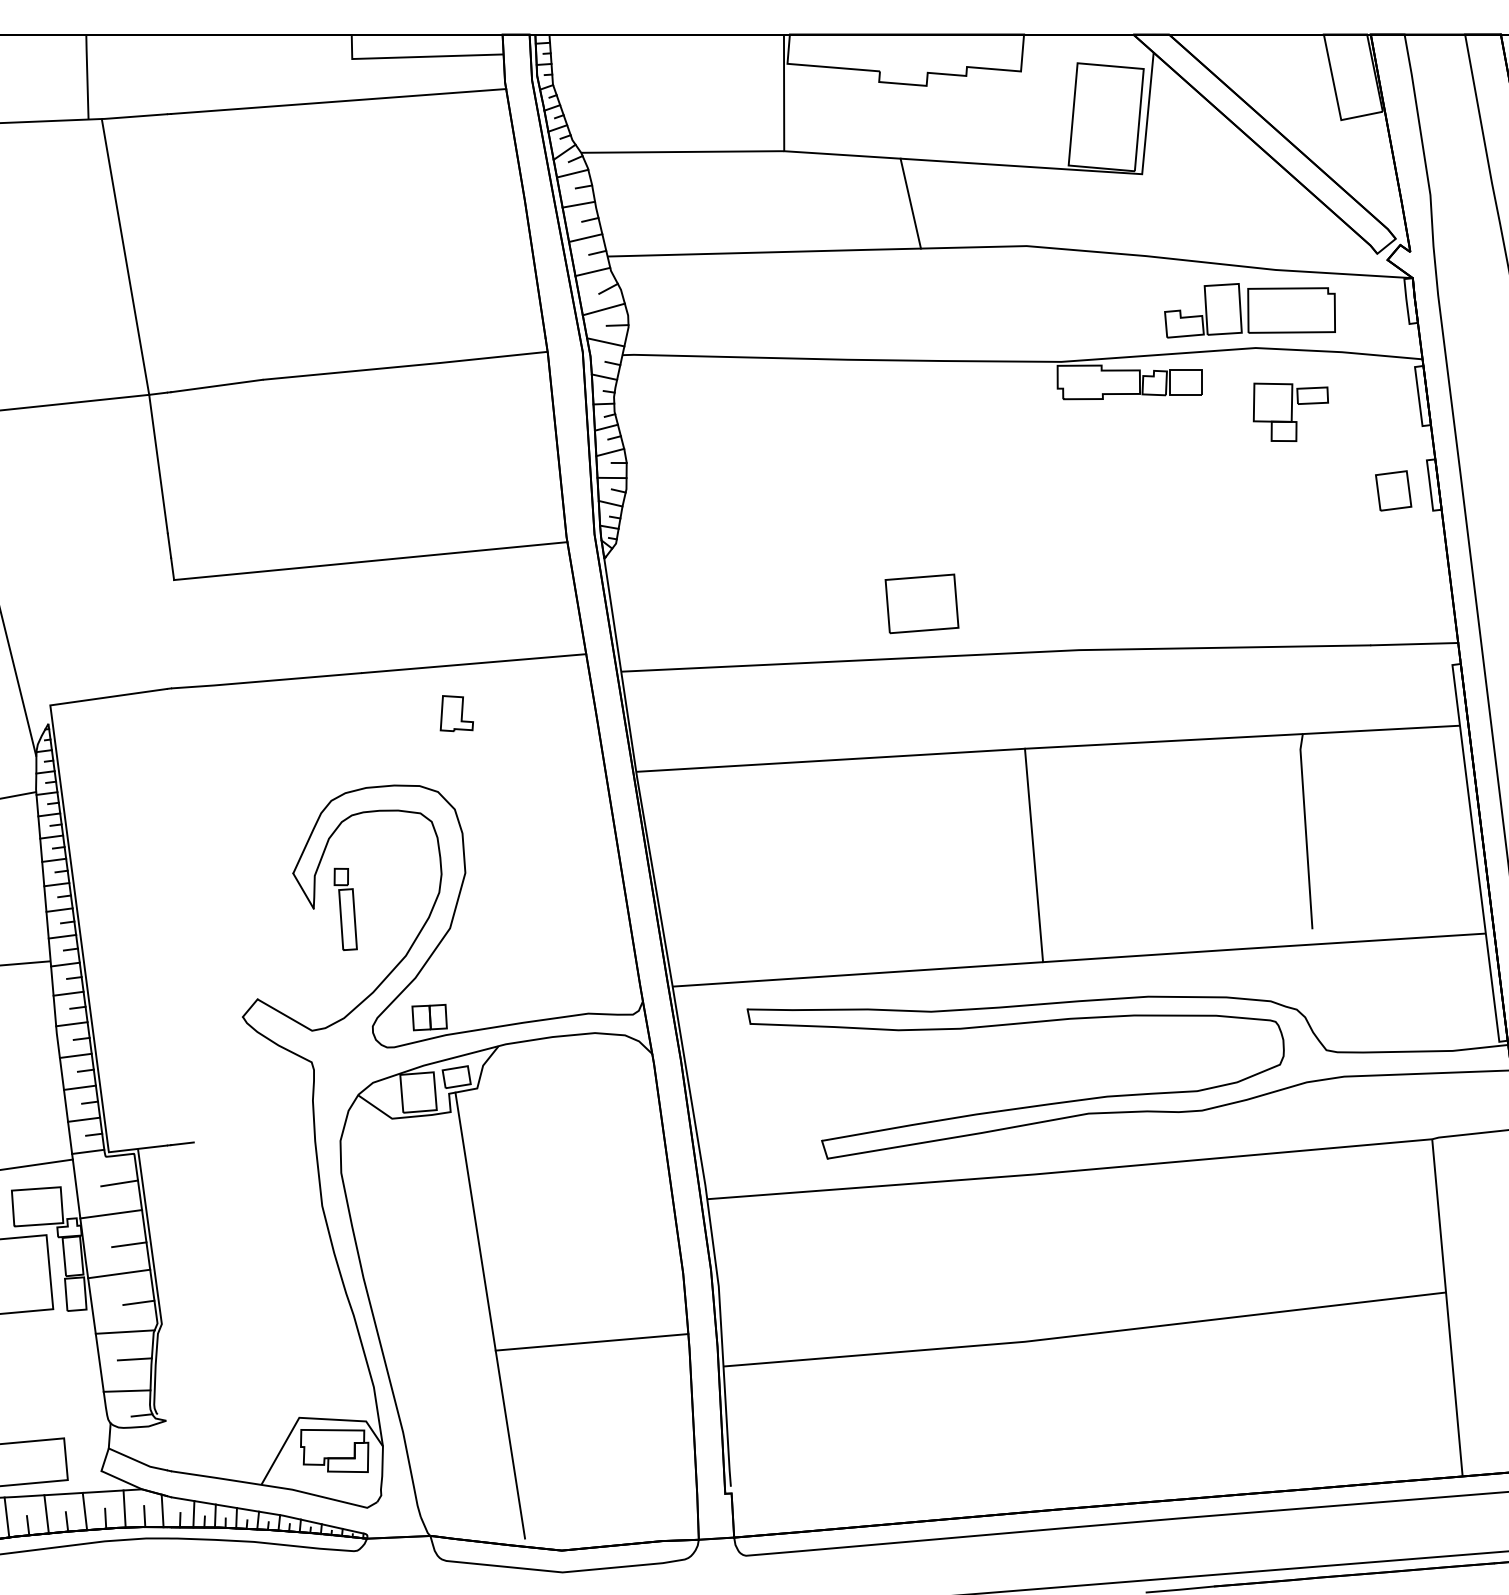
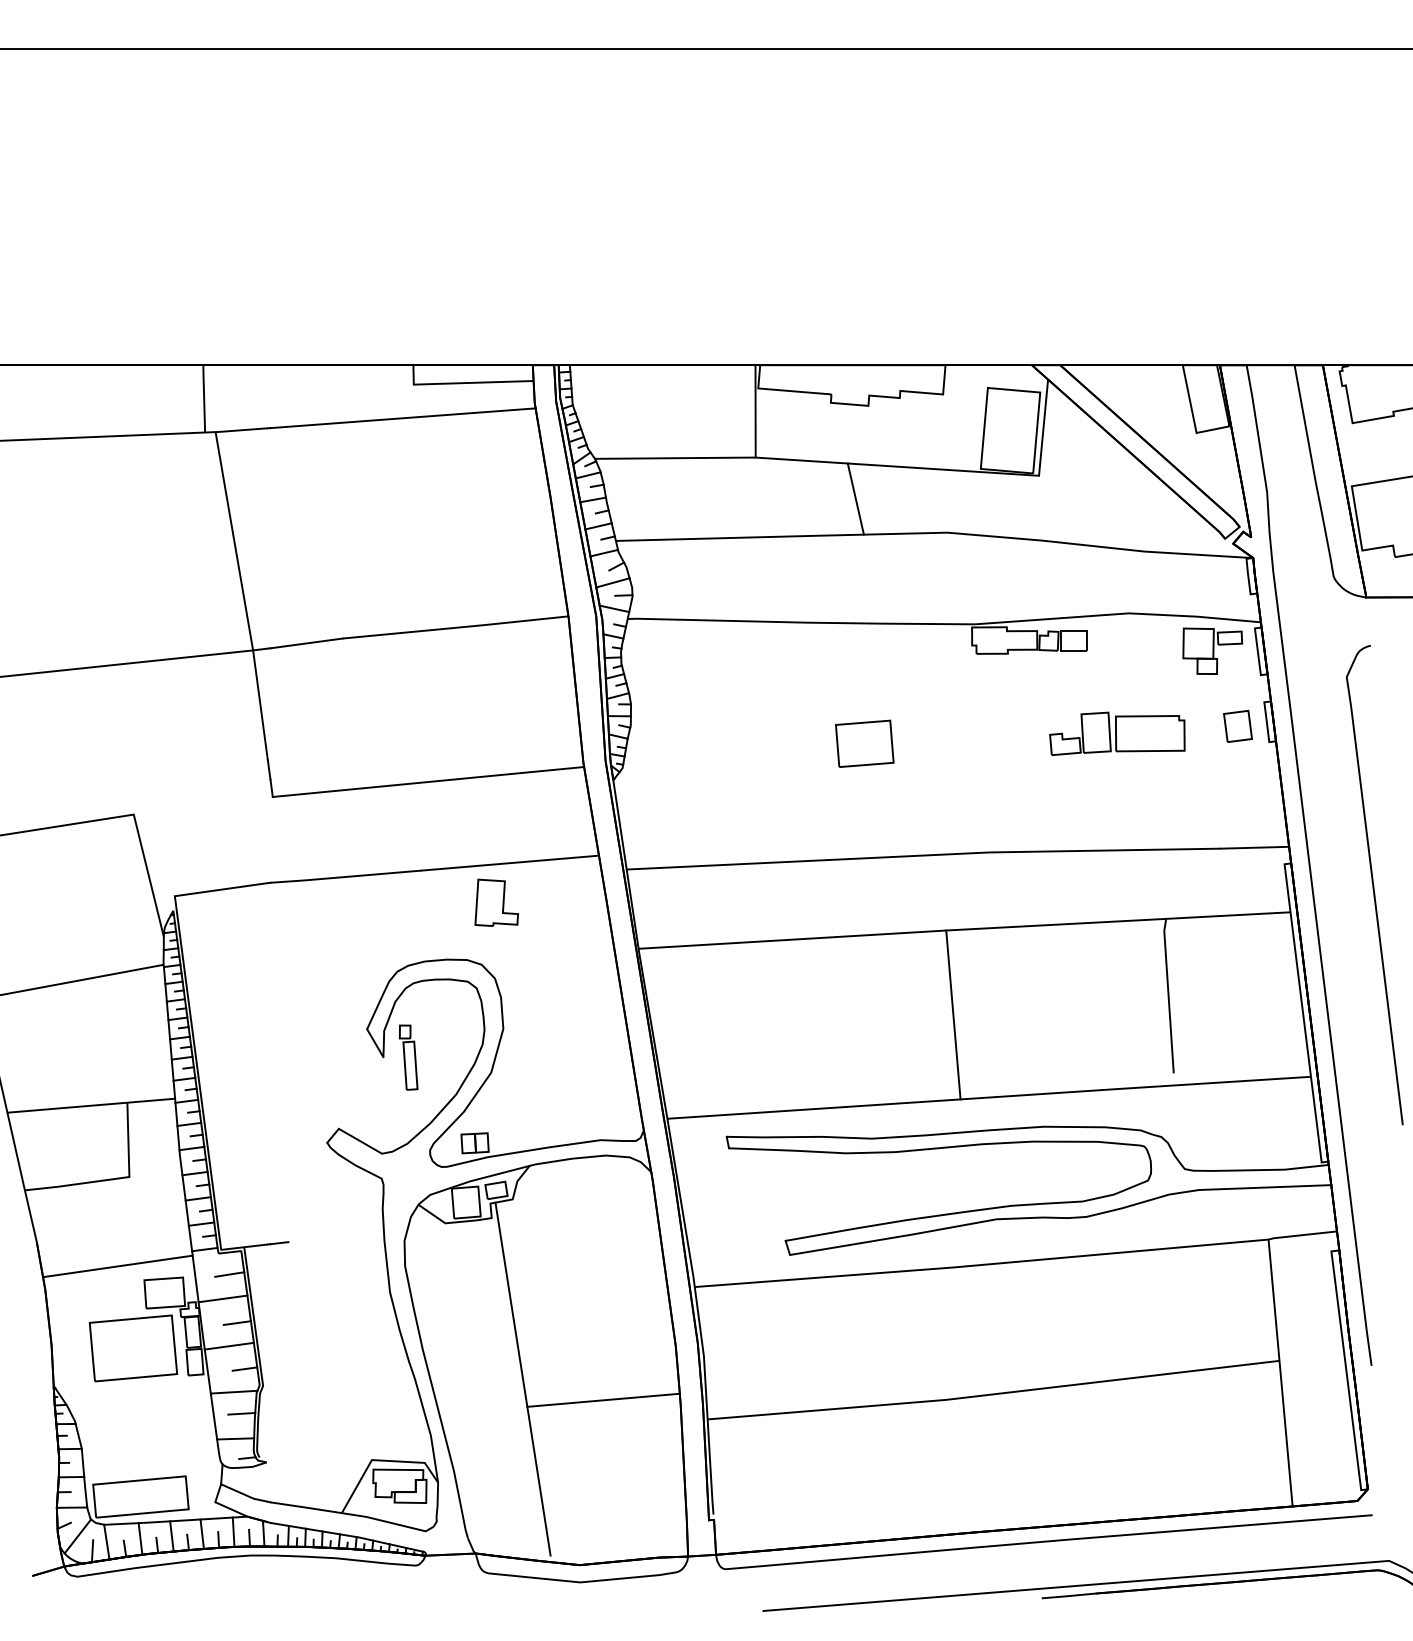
part: (1250, 310) -> (1117, 733), moved
part: (1290, 411) -> (1212, 650), moved
part: (921, 603) -> (864, 743), moved
part: (456, 713) -> (496, 902), size x1.67

